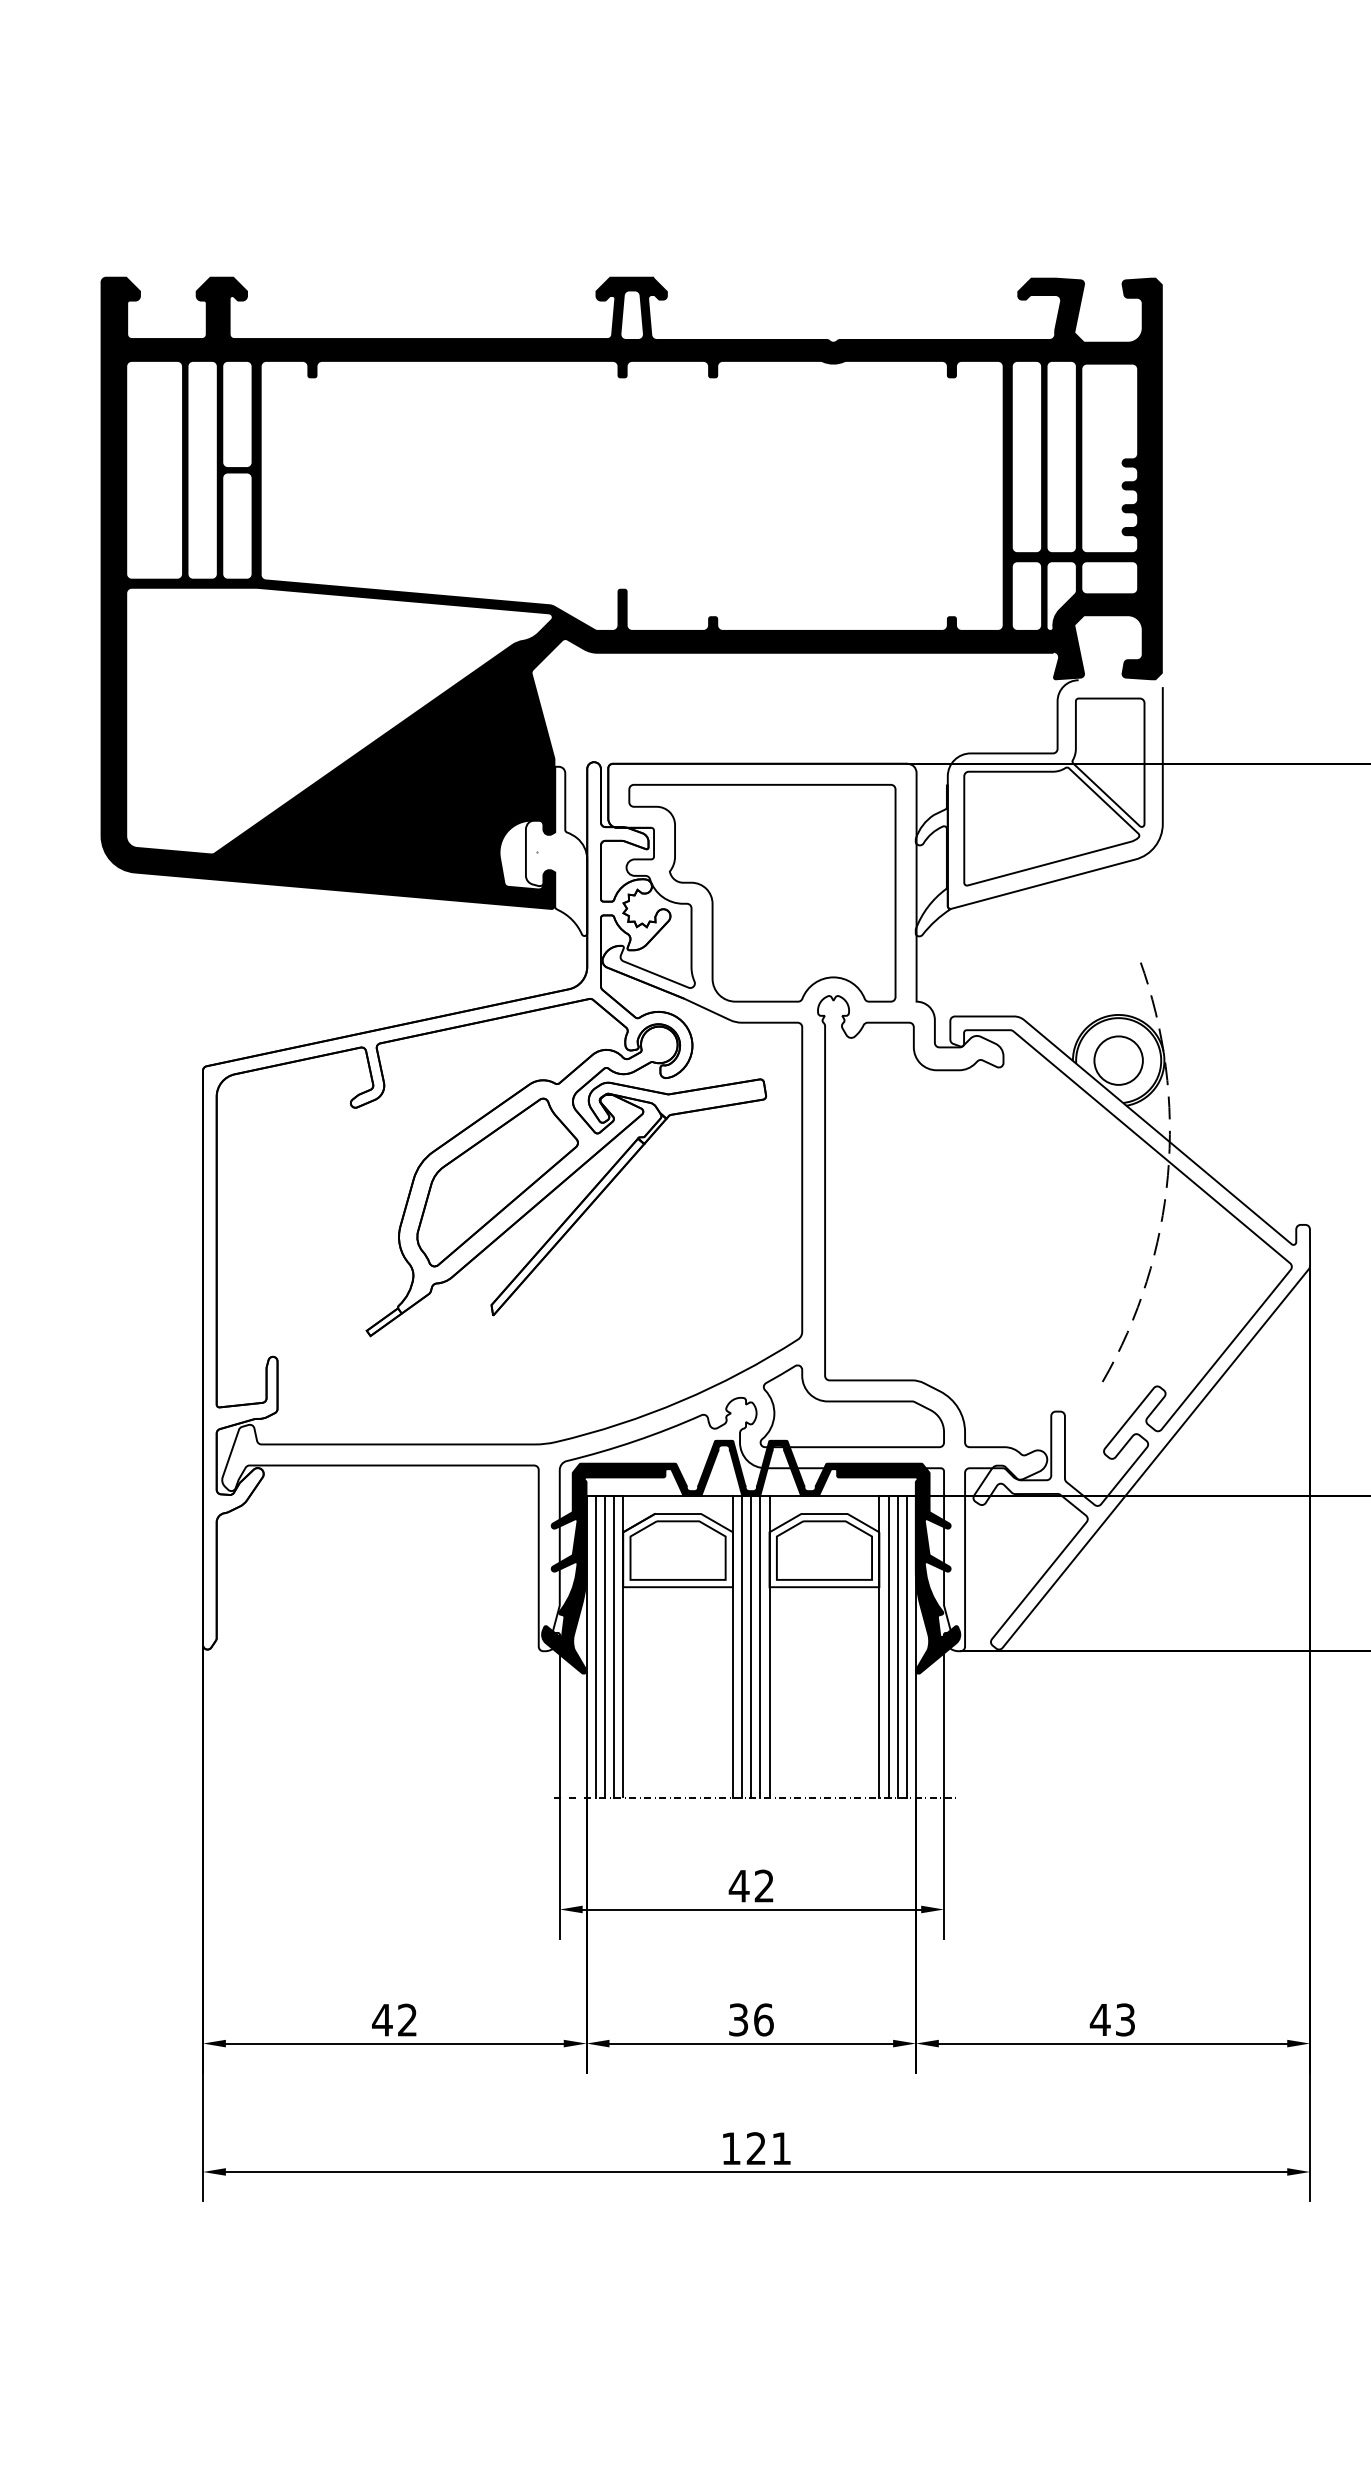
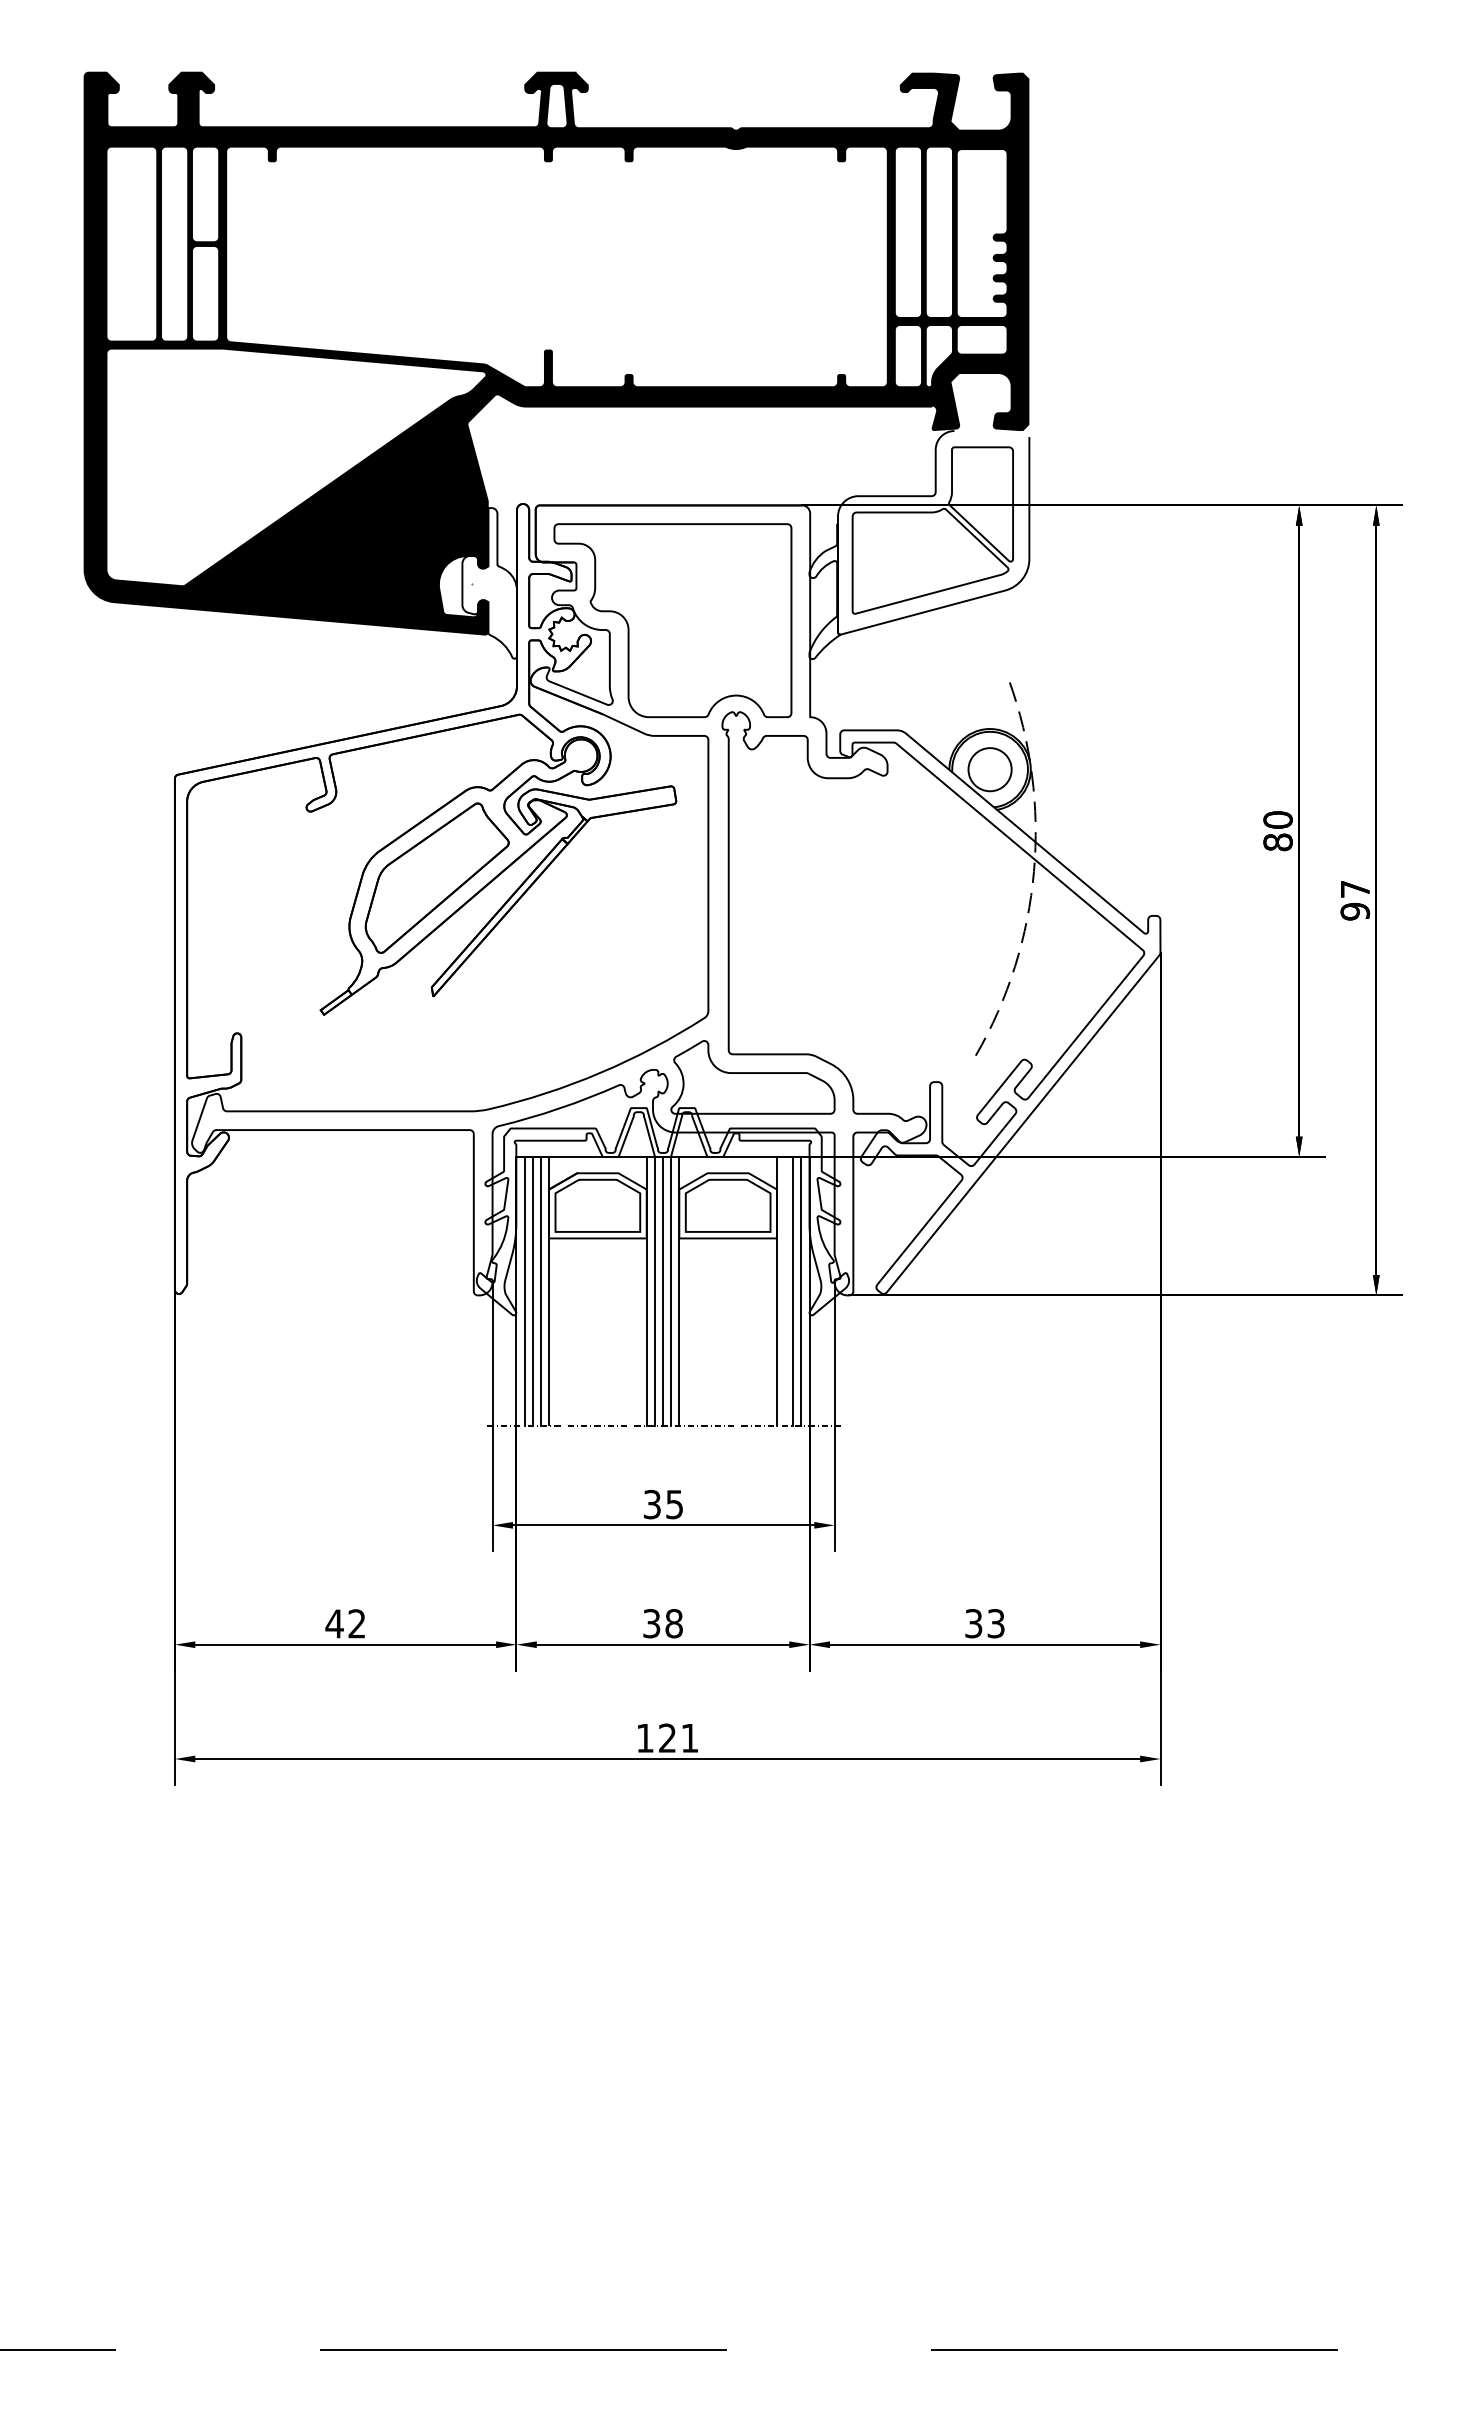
fill: (750, 1556) -> (662, 1211), removed
line: (888, 1645) -> (785, 1290), removed
text: (750, 1886) -> (662, 1504), 42 -> 35
text: (764, 2019) -> (674, 1623), 36 -> 38
text: (1100, 2019) -> (973, 1623), 43 -> 33

